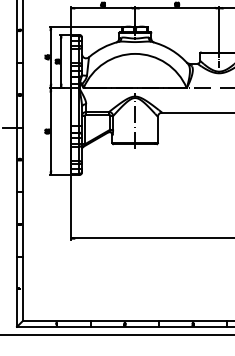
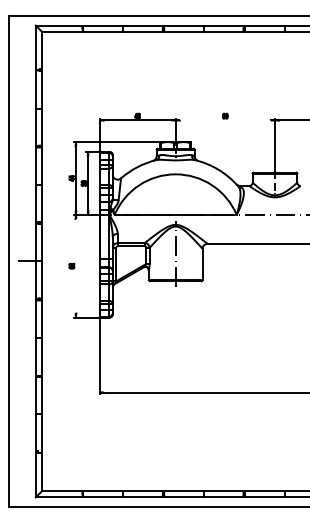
line: (176, 8) -> (224, 120), removed
line: (50, 131) -> (75, 266), removed

